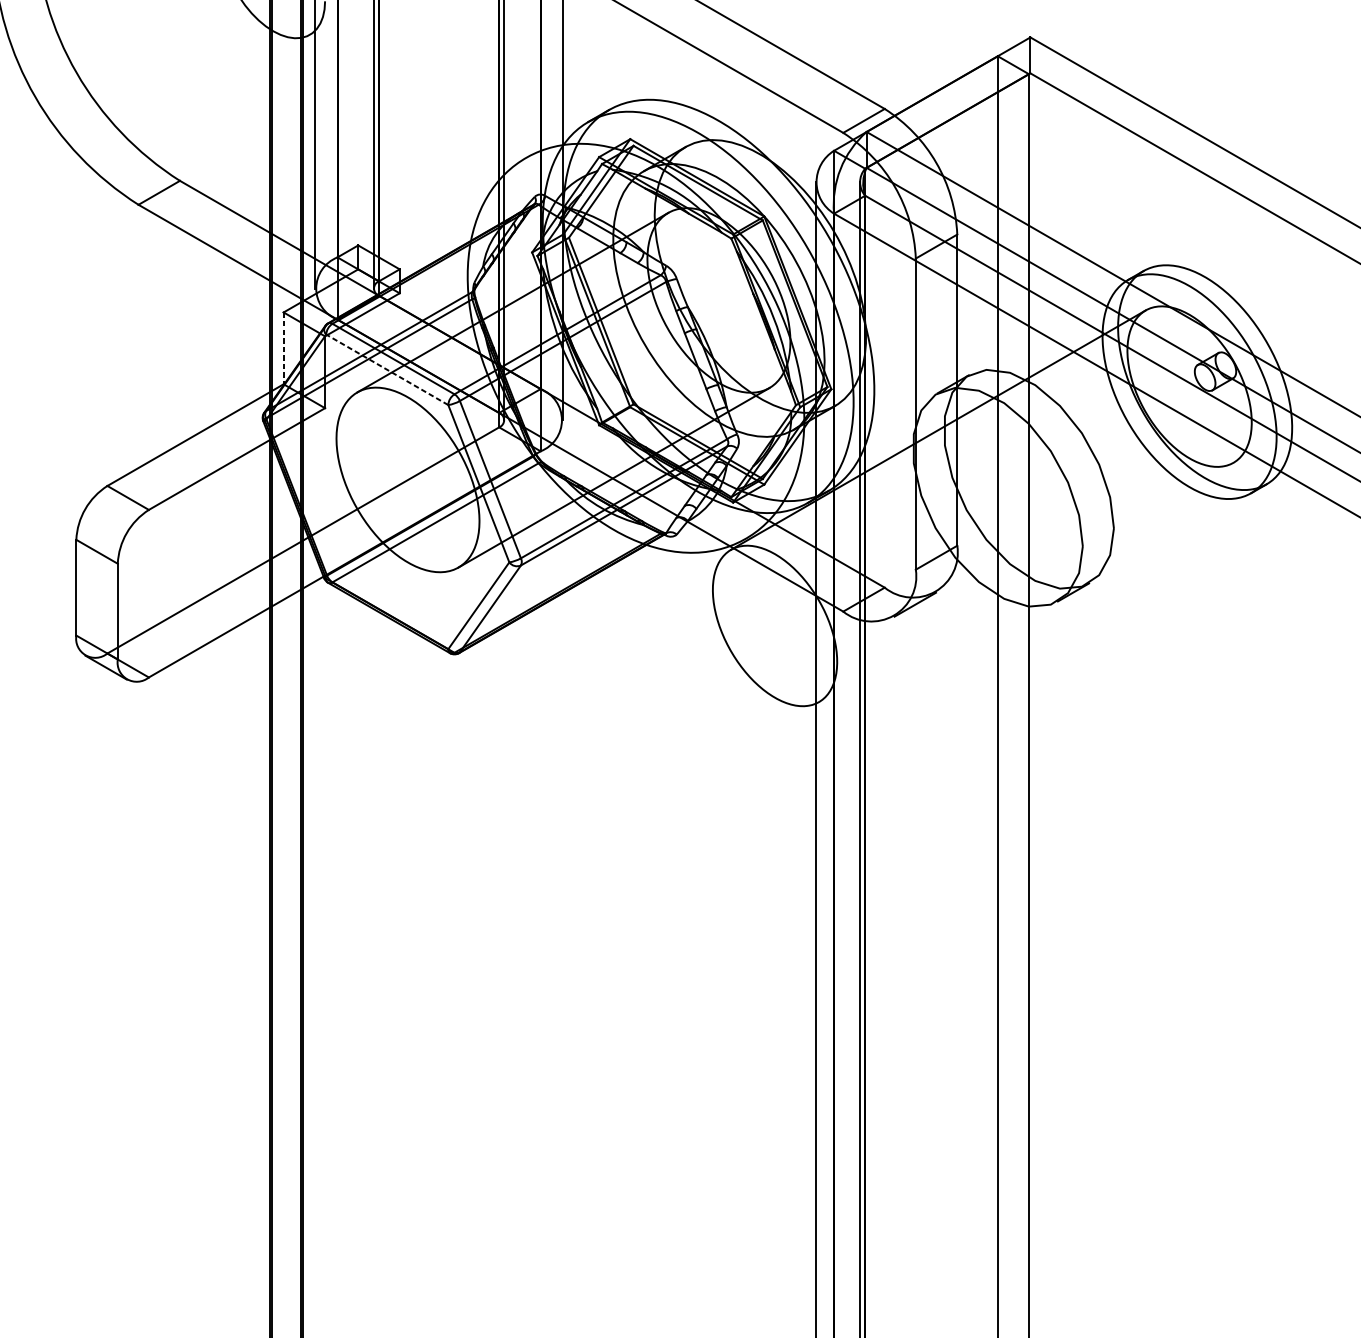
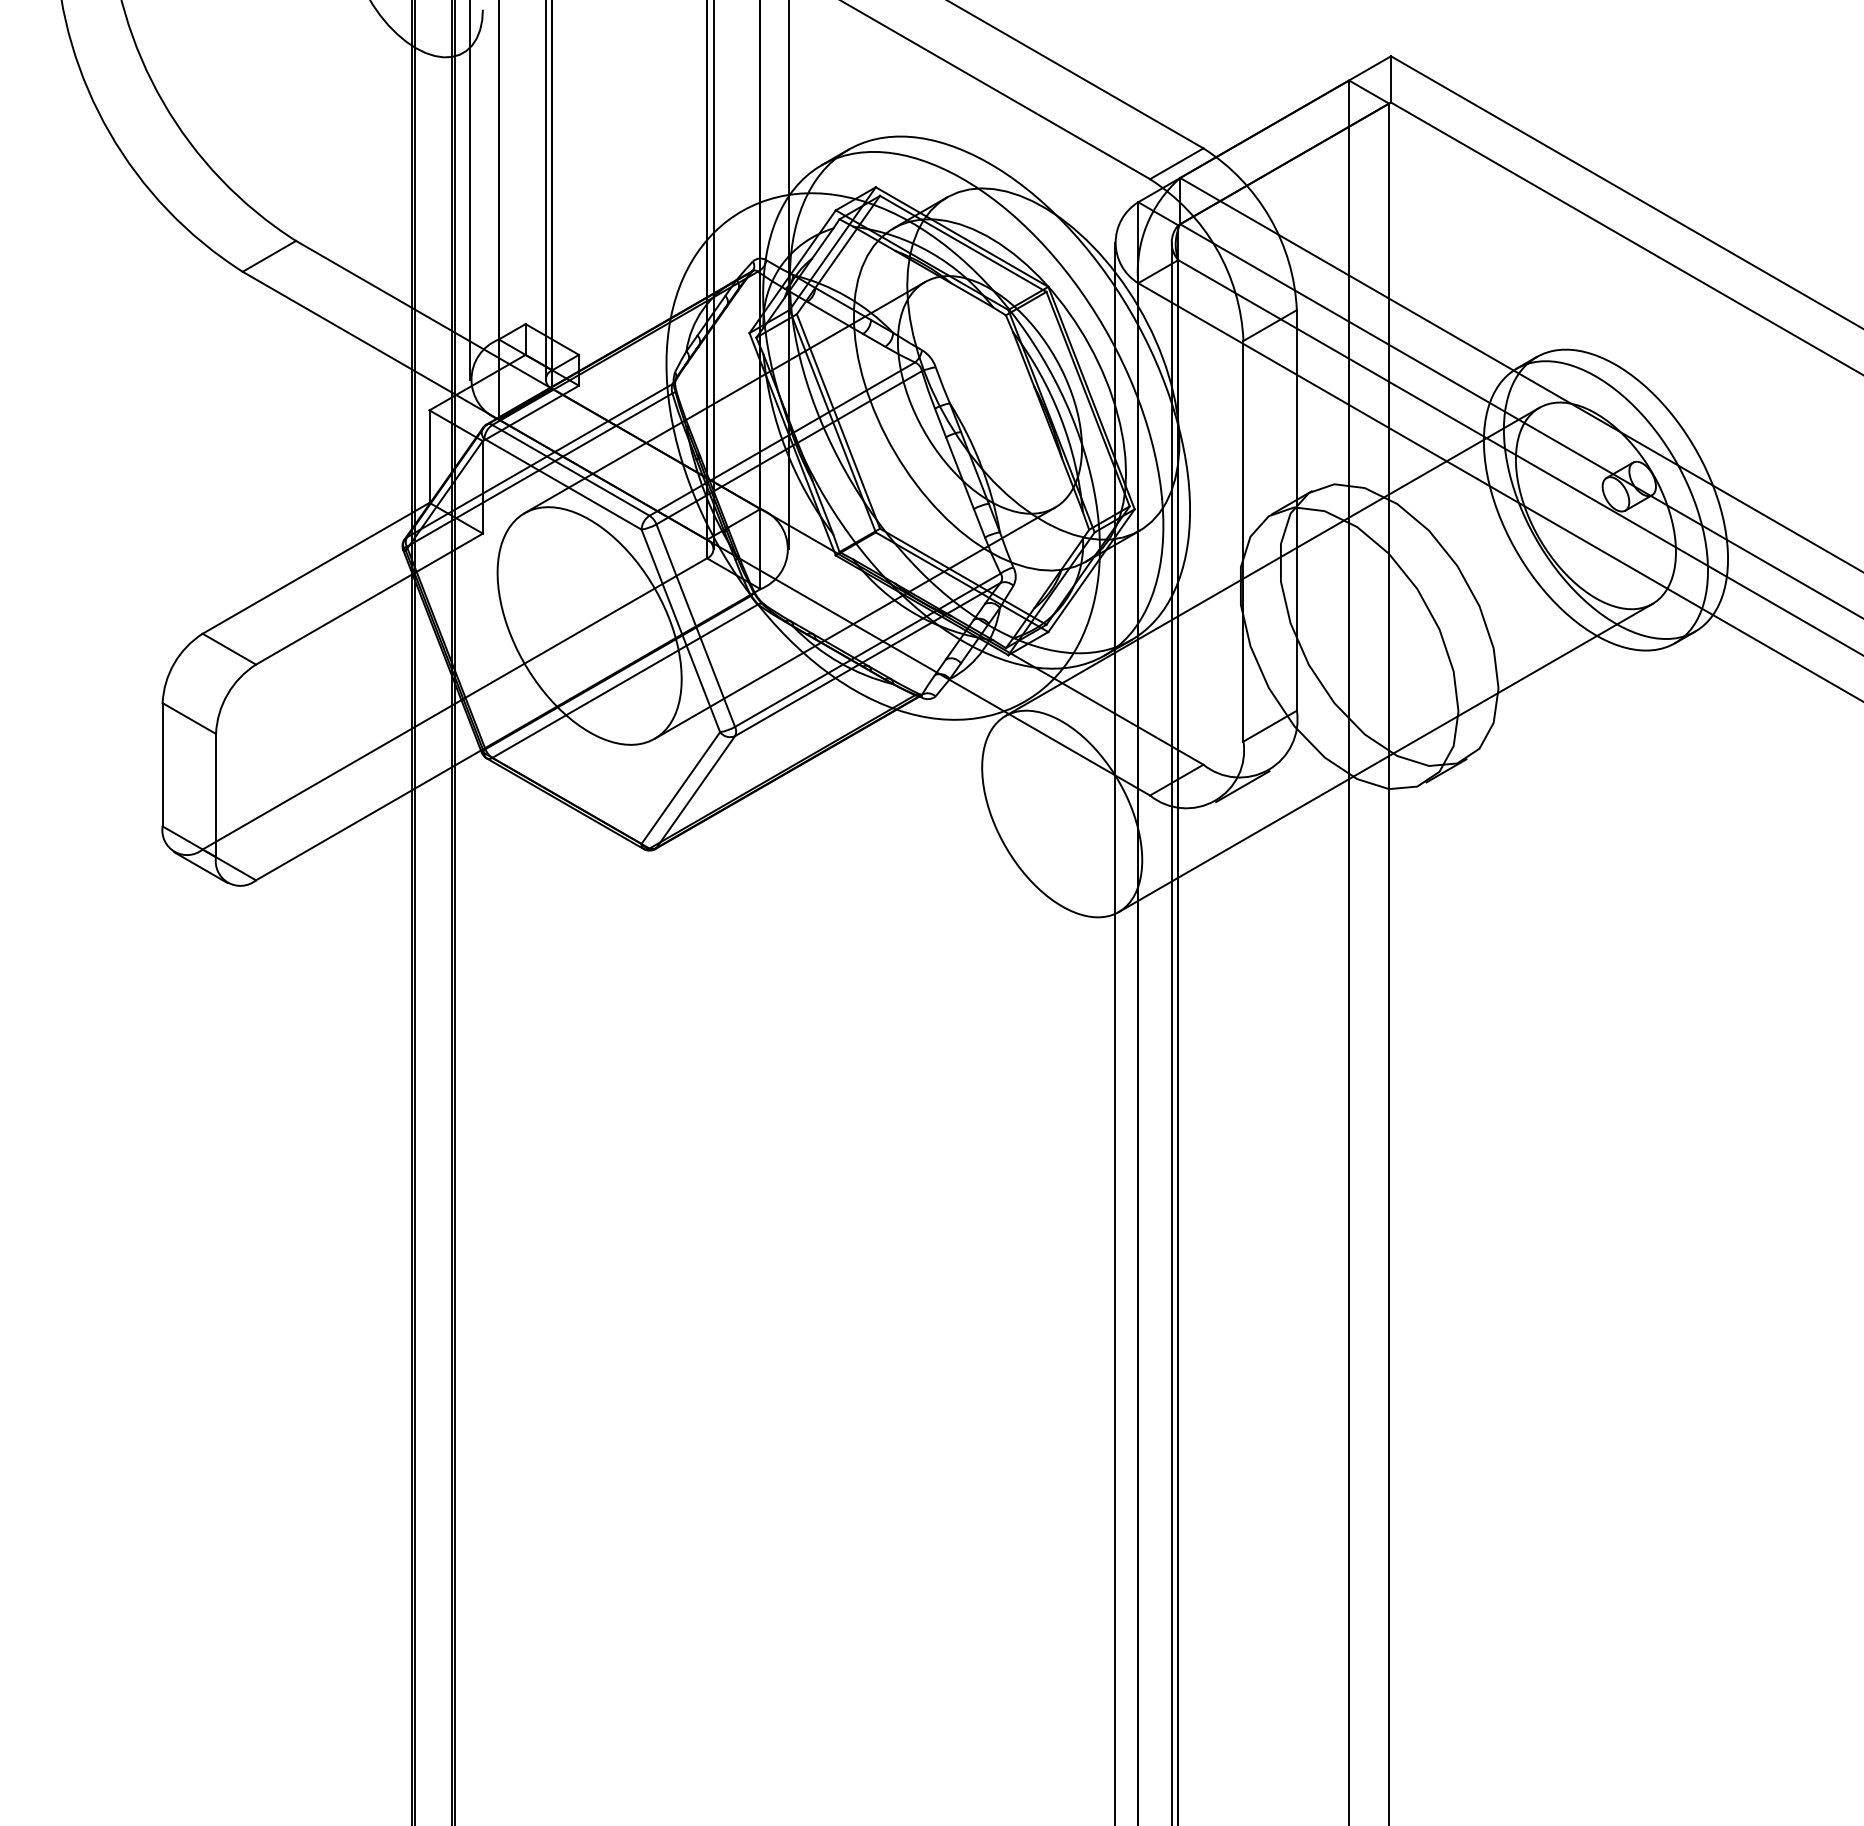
line: (283, 349) -> (429, 457), dashed -> solid
line: (386, 370) -> (562, 484), dashed -> solid
line: (1026, 582) -> (1385, 757), added

